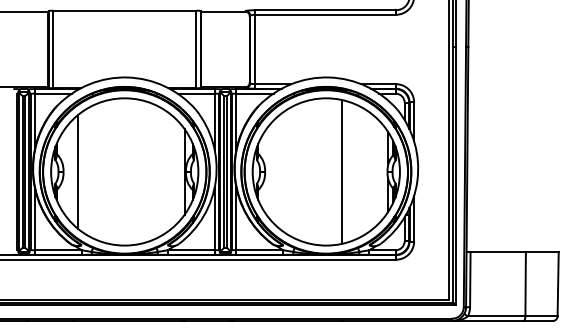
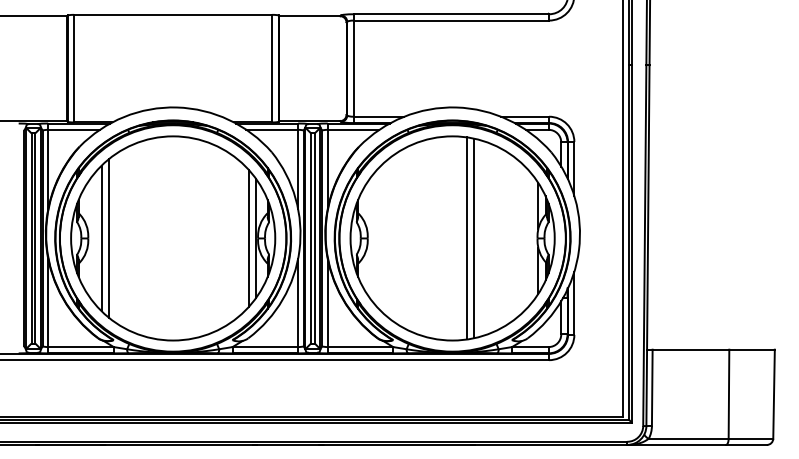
line: (73, 171) -> (102, 237), added
line: (179, 171) -> (249, 237), added
line: (336, 171) -> (466, 237), added

